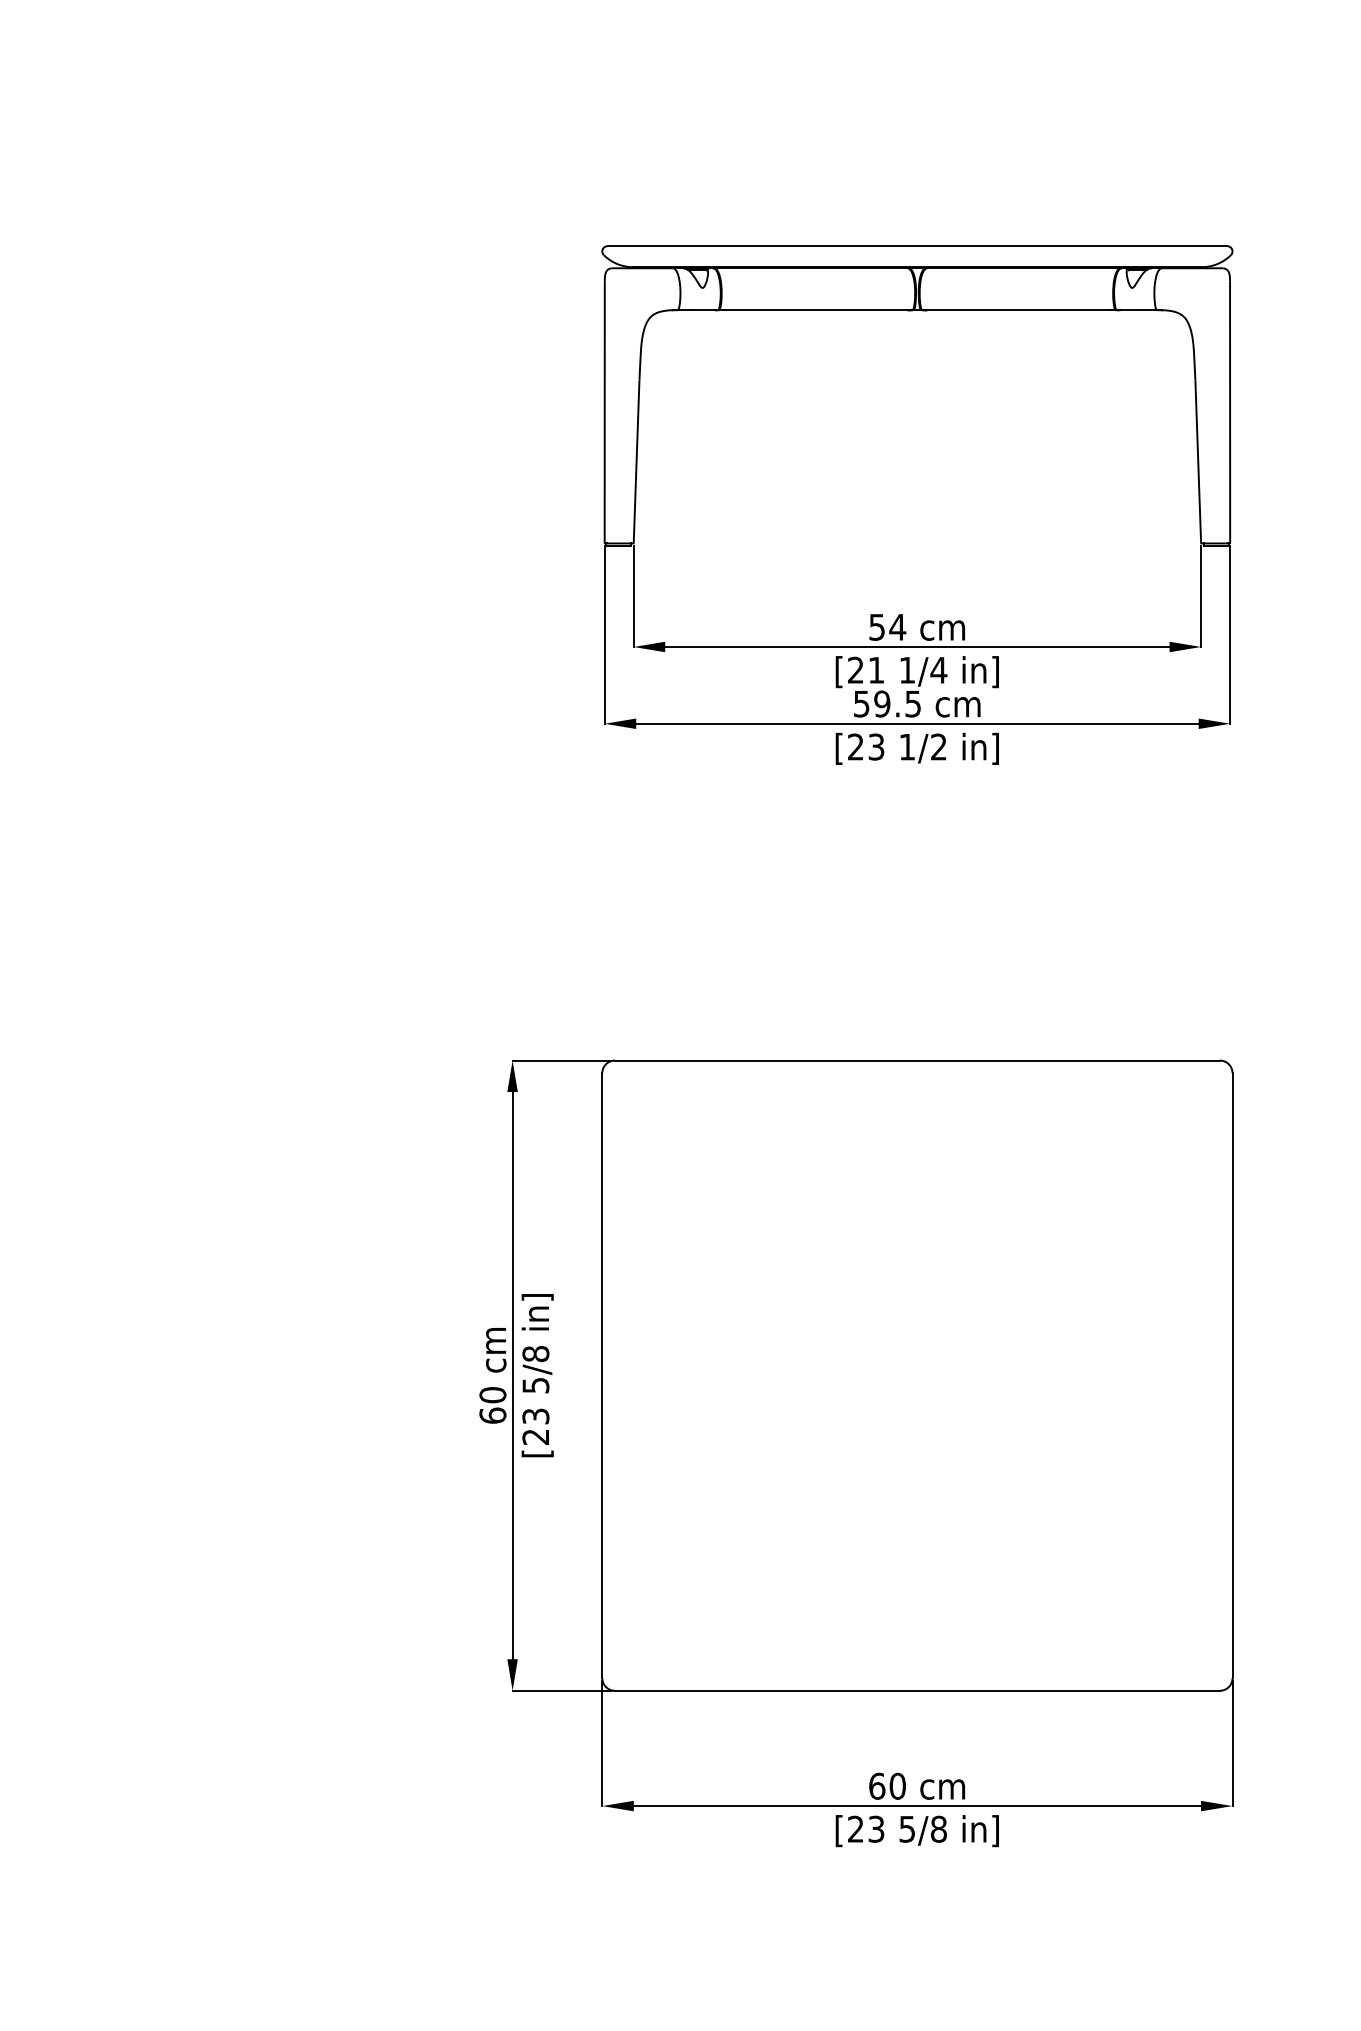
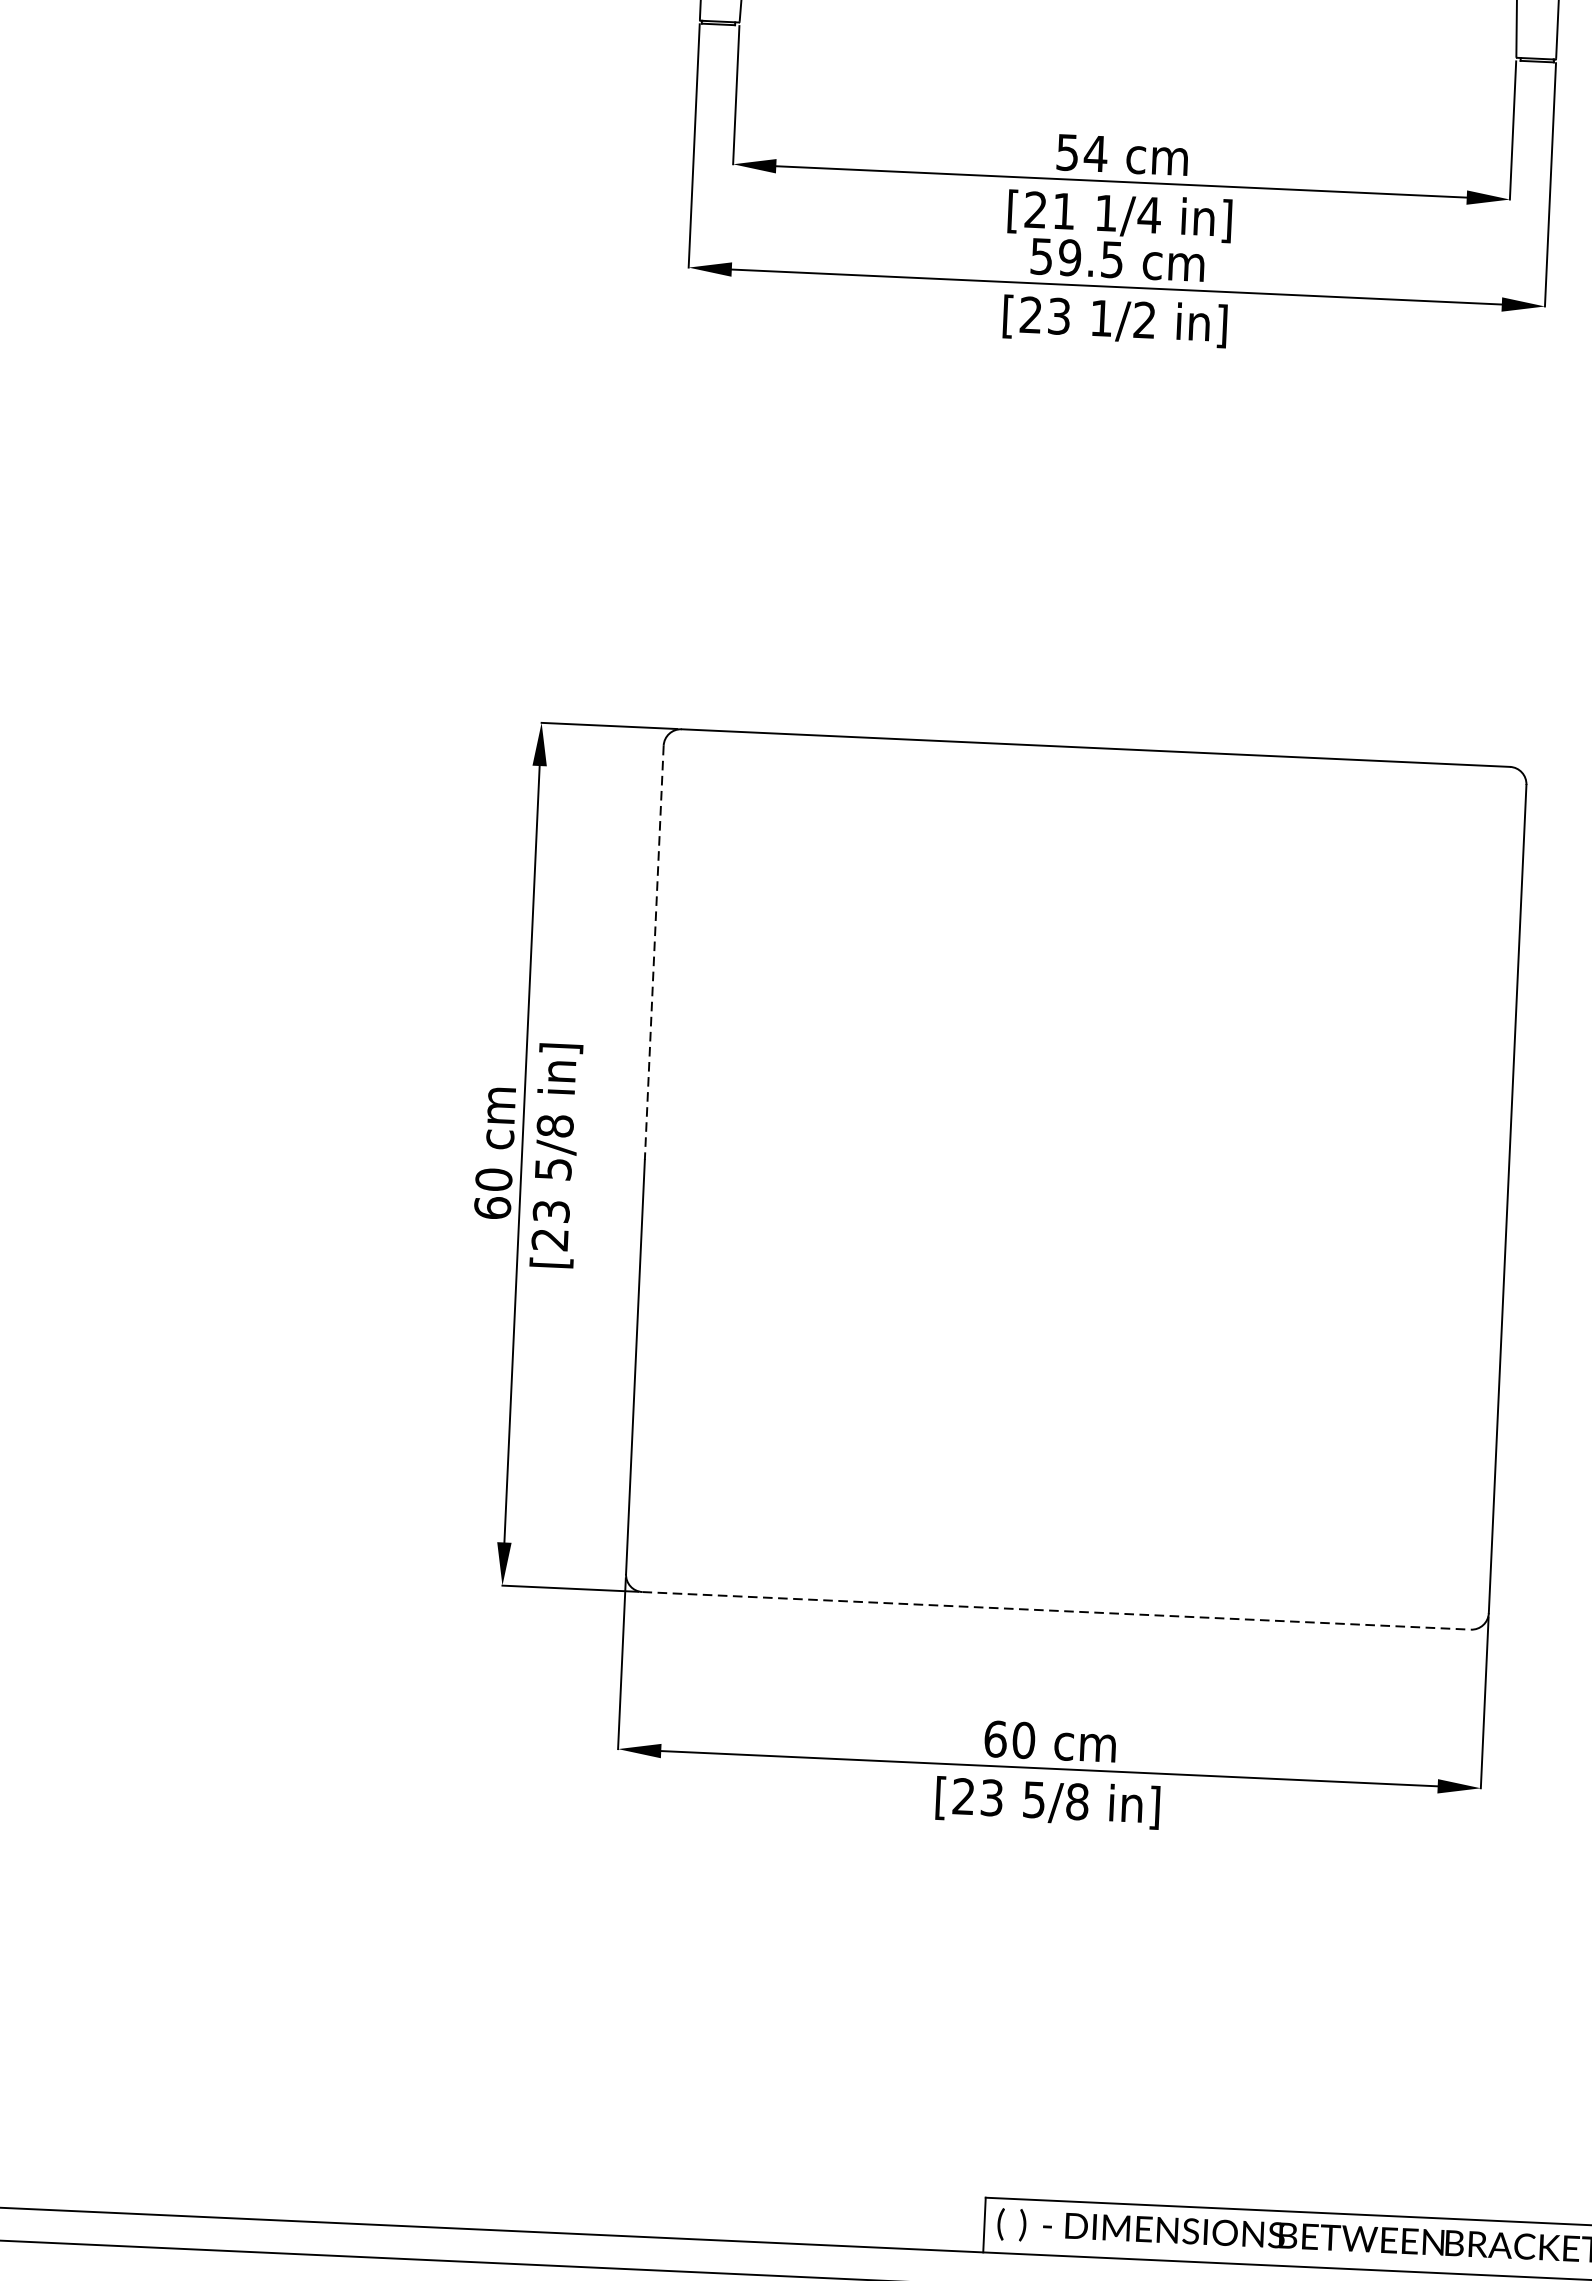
line: (602, 1224) -> (654, 952), solid -> dashed
line: (917, 1690) -> (1056, 1610), solid -> dashed

